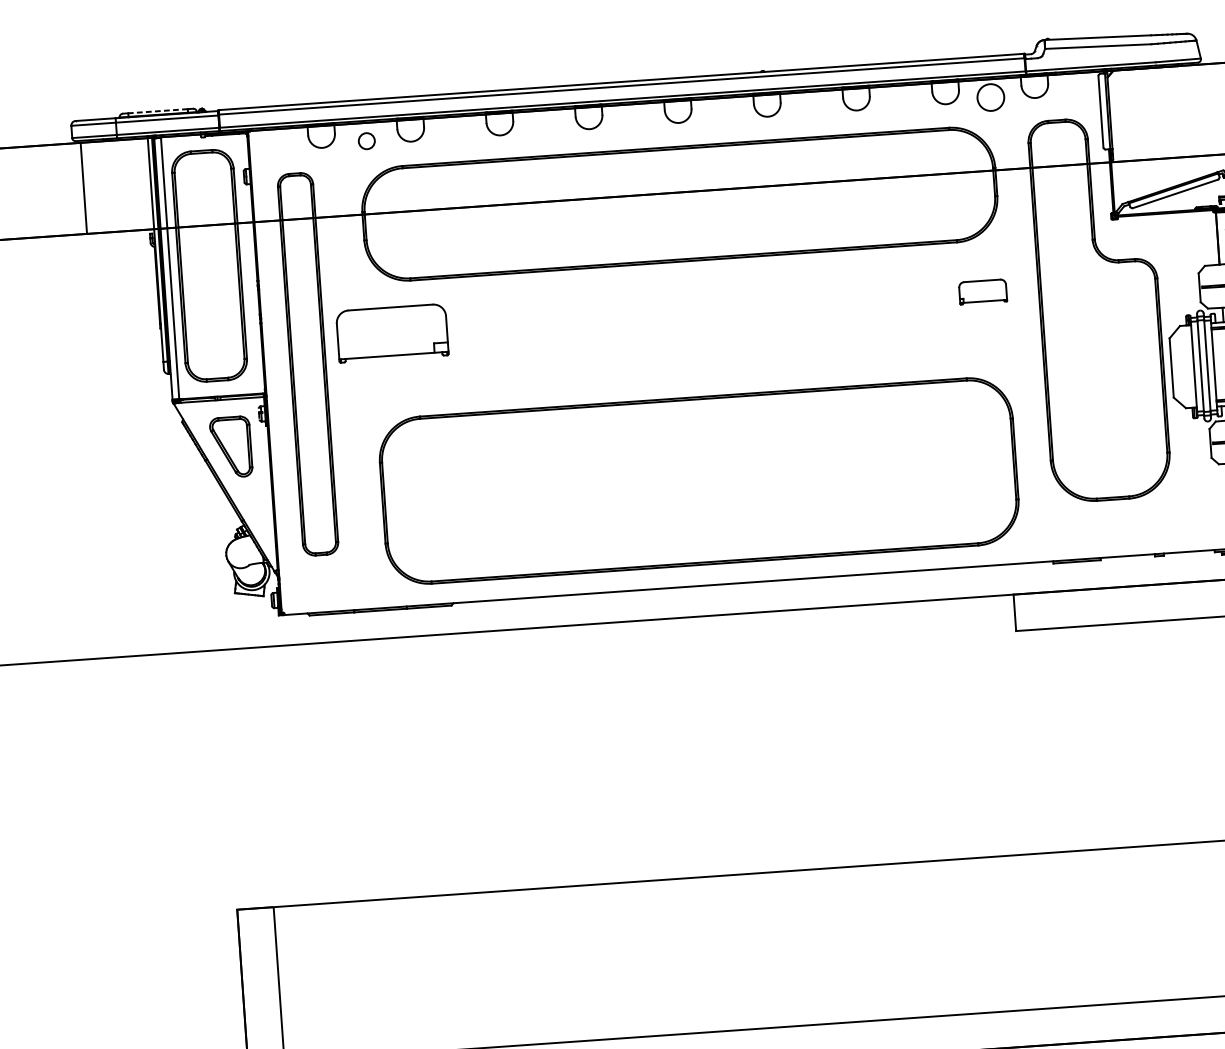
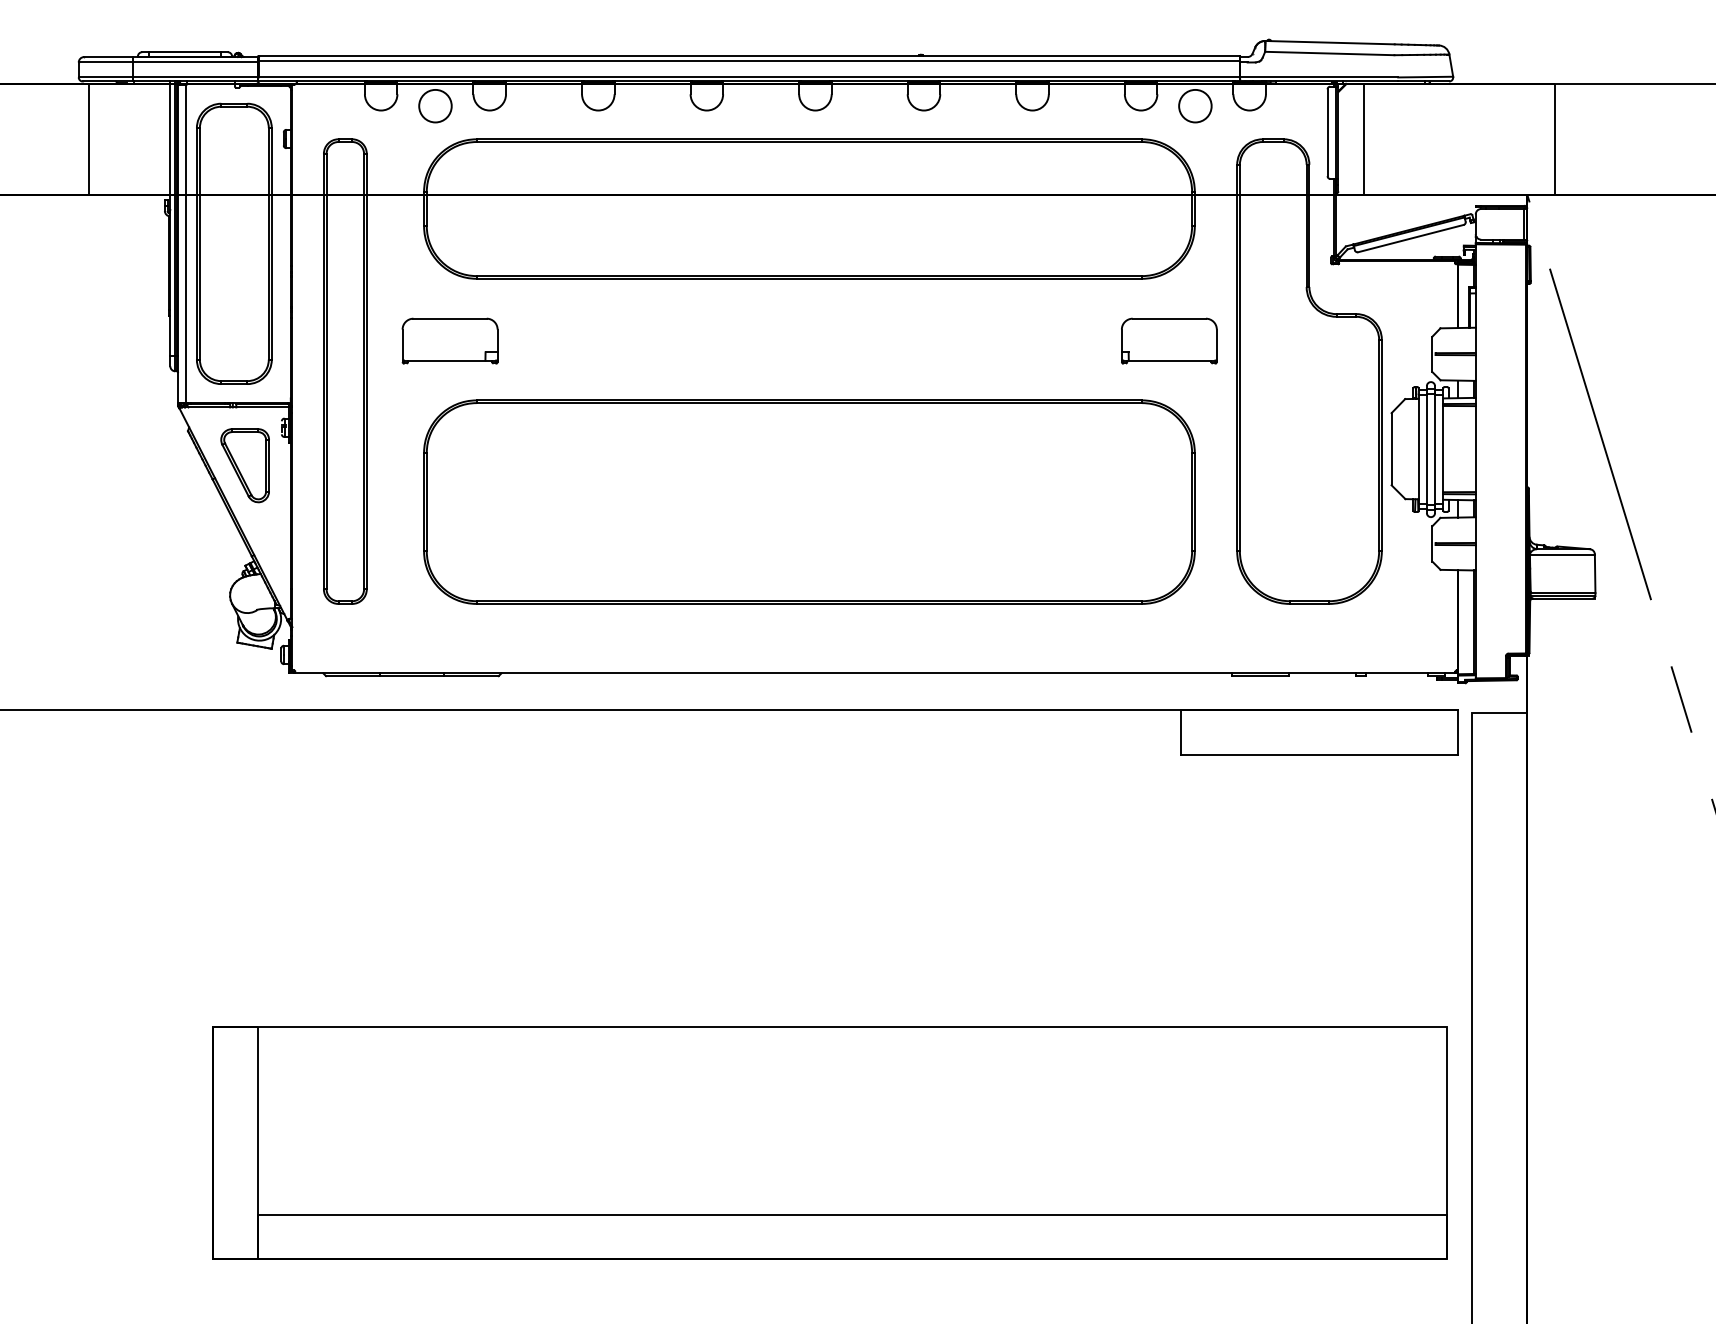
line: (157, 111) -> (184, 52), dashed -> solid
line: (1130, 114) -> (1363, 138), added
circle: (366, 140) -> (435, 105), size x1.67
part: (983, 291) -> (1169, 340), size x1.67
part: (391, 332) -> (449, 340), size x0.71
part: (699, 480) -> (809, 501), moved

